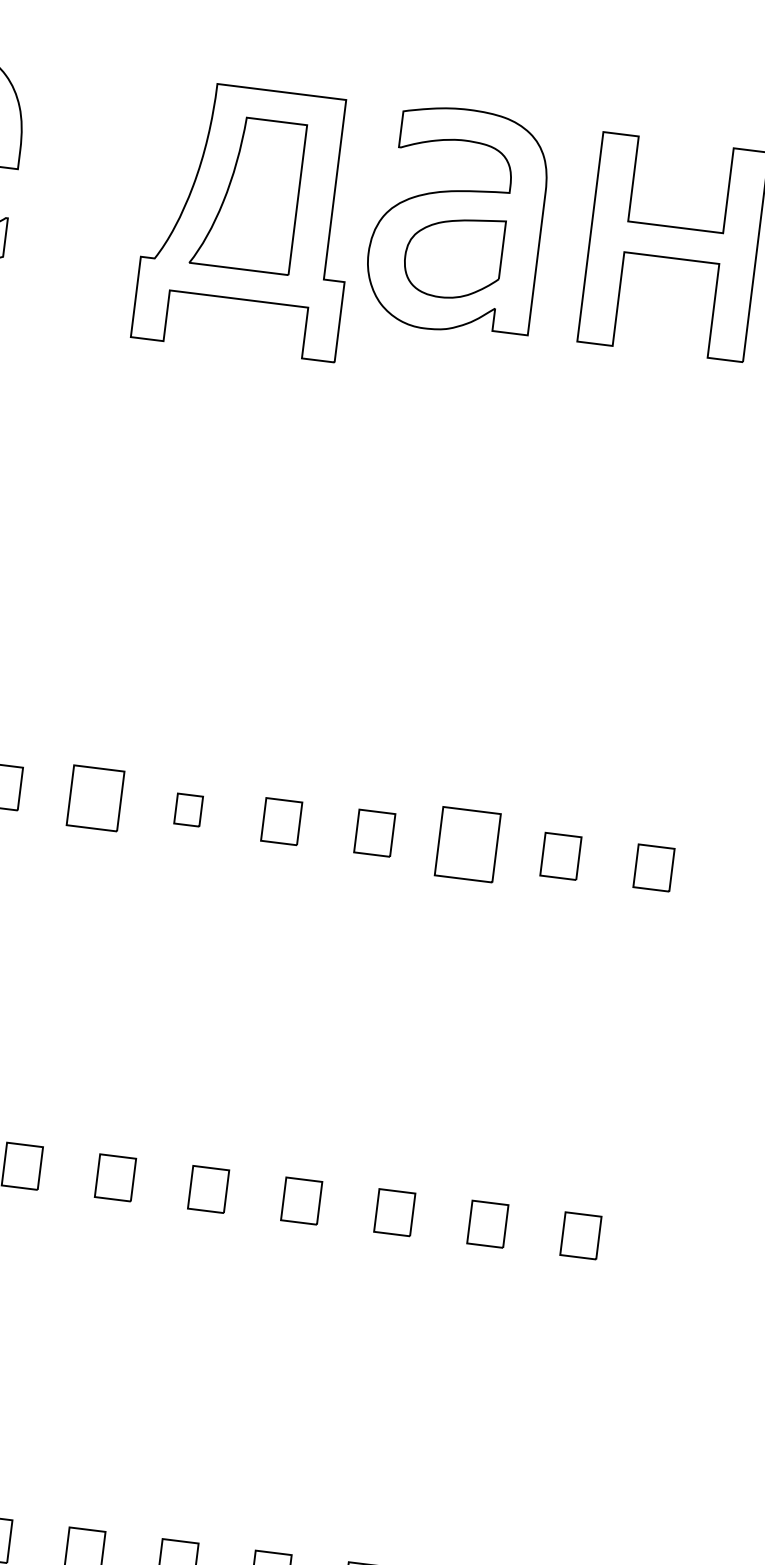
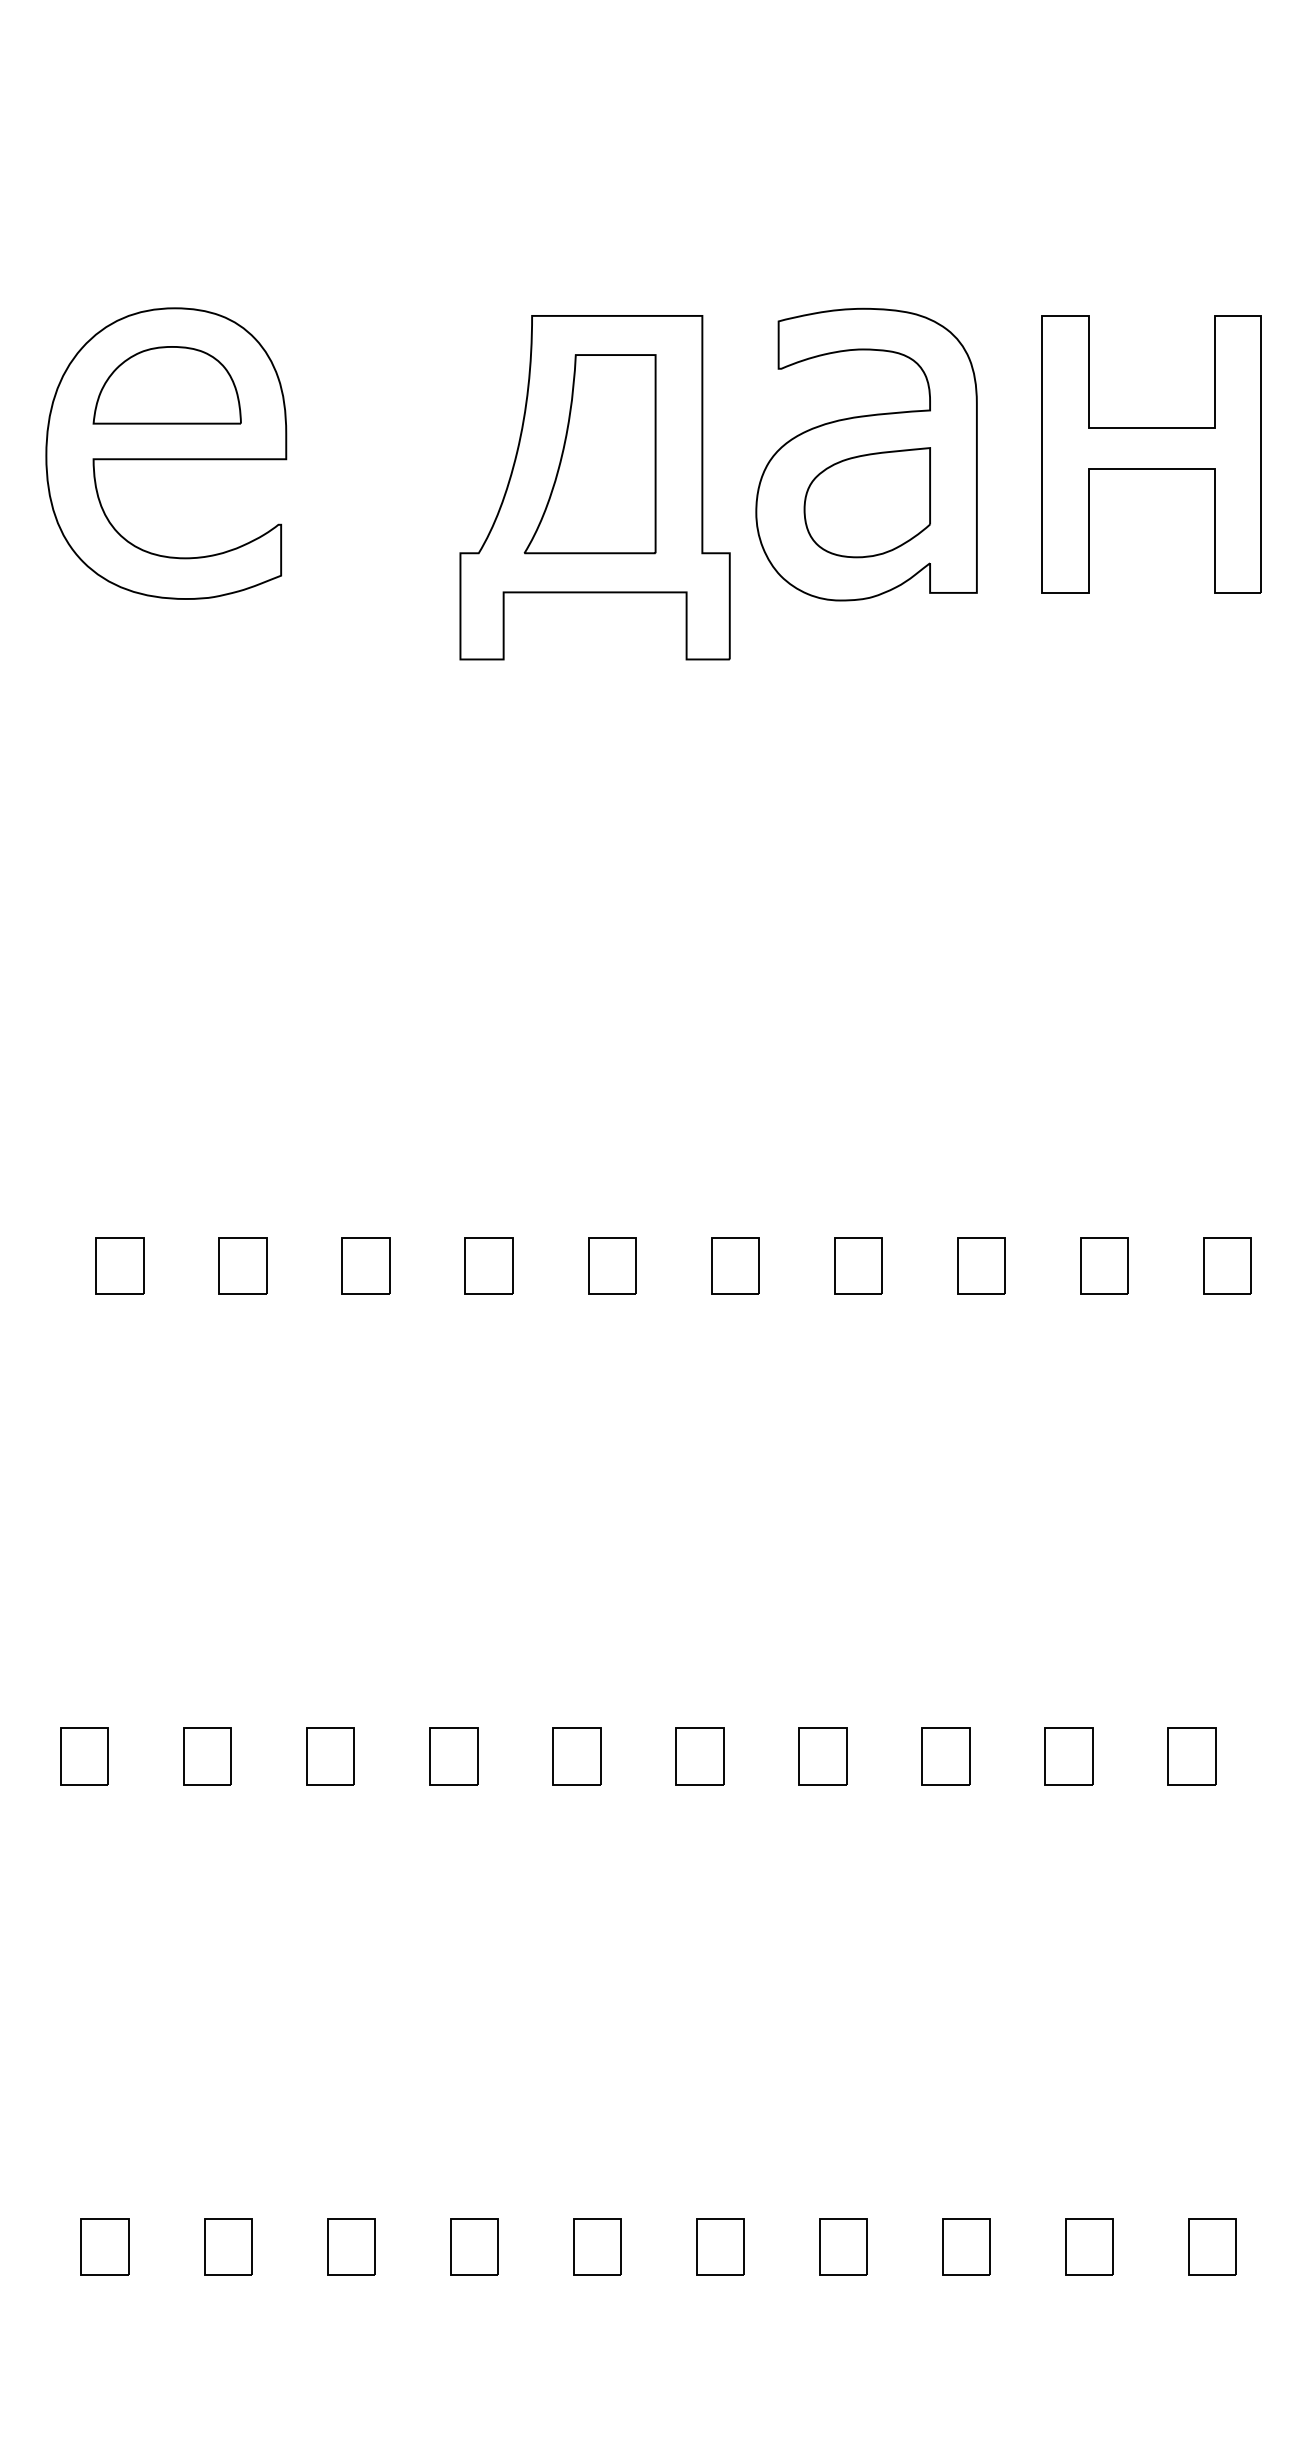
part: (94, 798) -> (488, 1265), size x0.71
part: (188, 809) -> (612, 1265), size x1.43
part: (467, 844) -> (981, 1265), size x0.62

